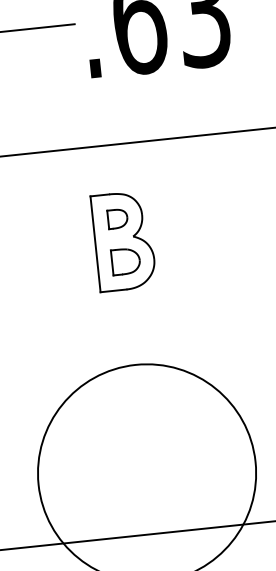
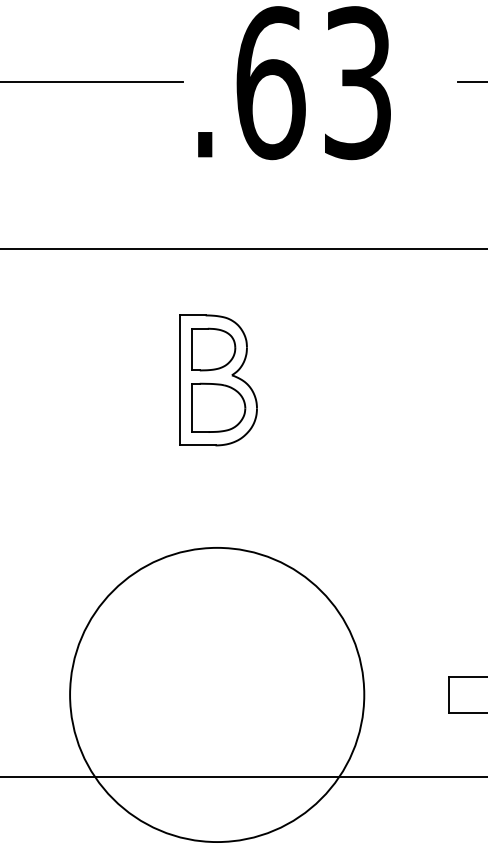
part: (117, 218) -> (213, 349), size x1.67
part: (125, 261) -> (218, 407), size x1.43

